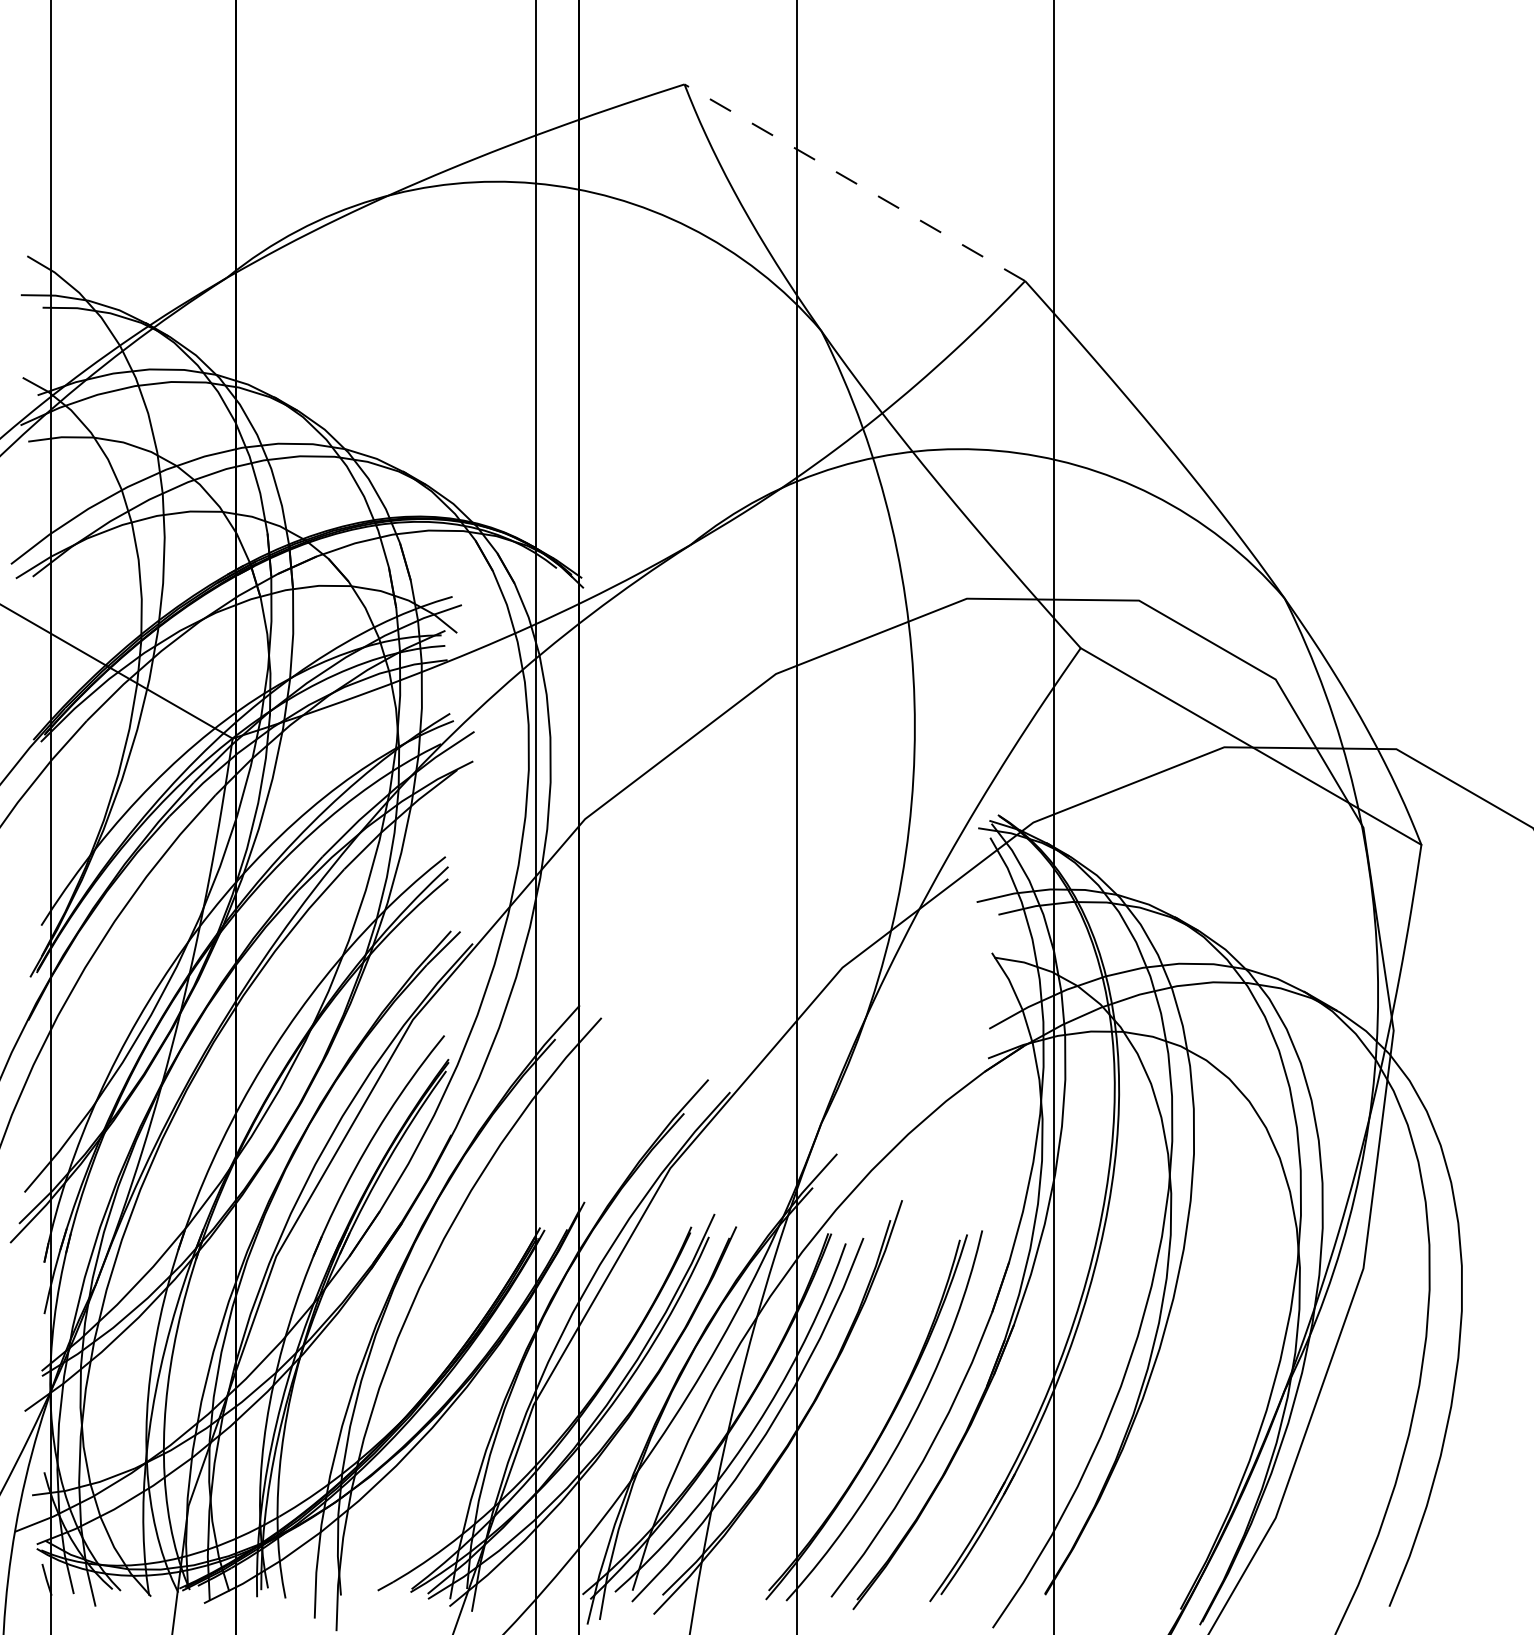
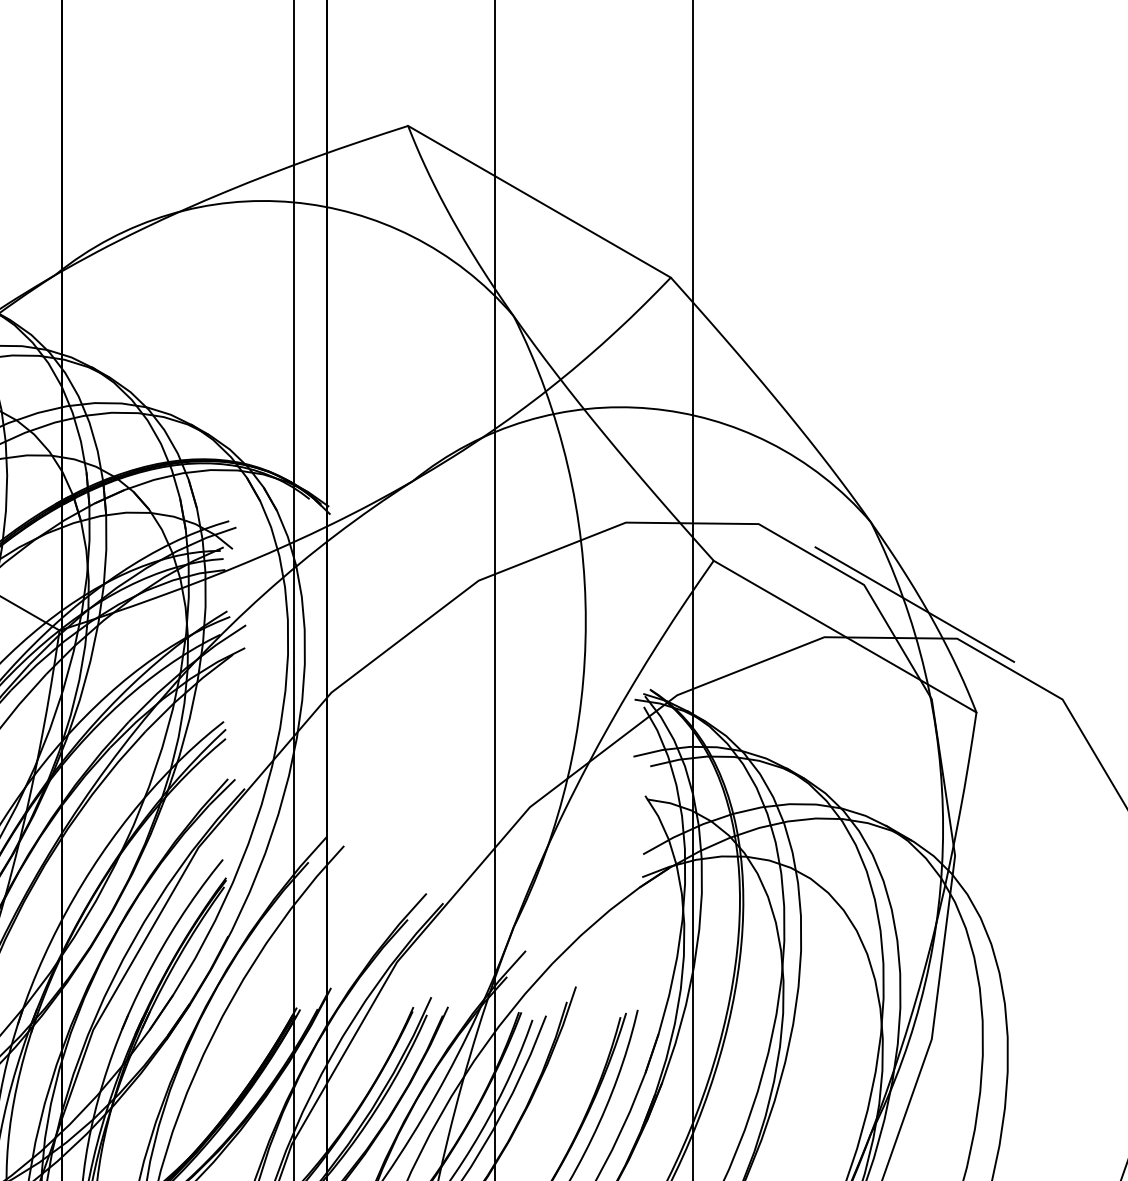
line: (854, 182) -> (539, 201), dashed -> solid
line: (1341, 704) -> (914, 604), added

